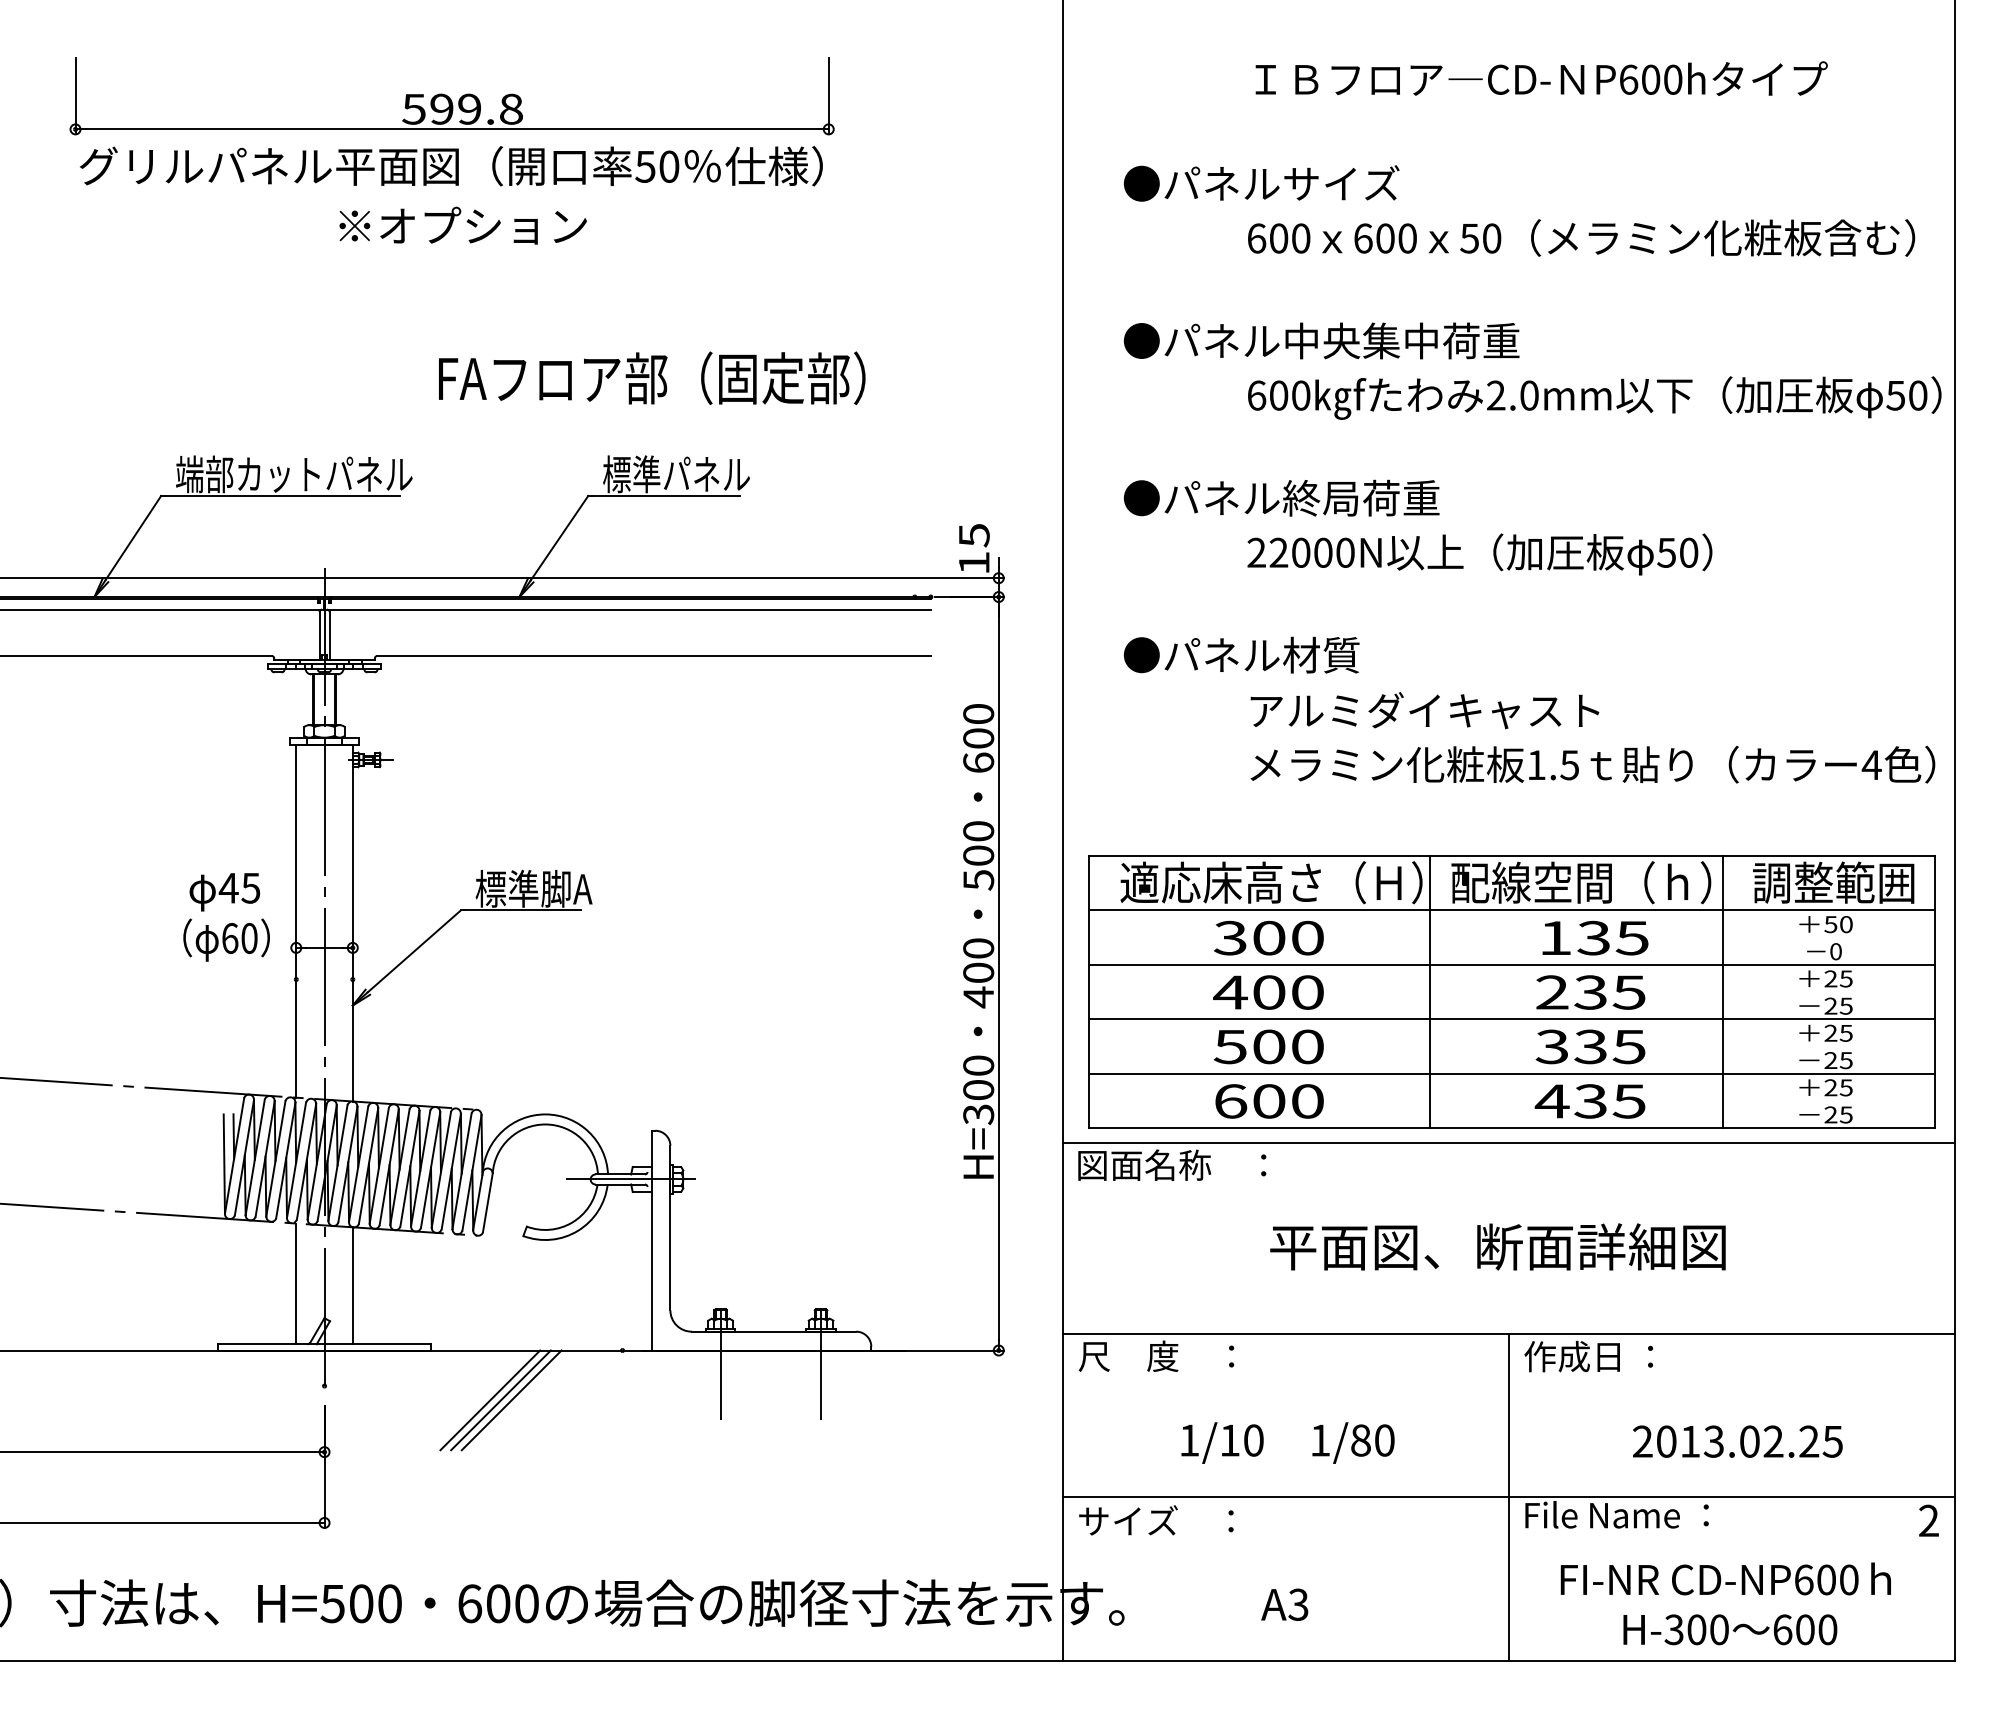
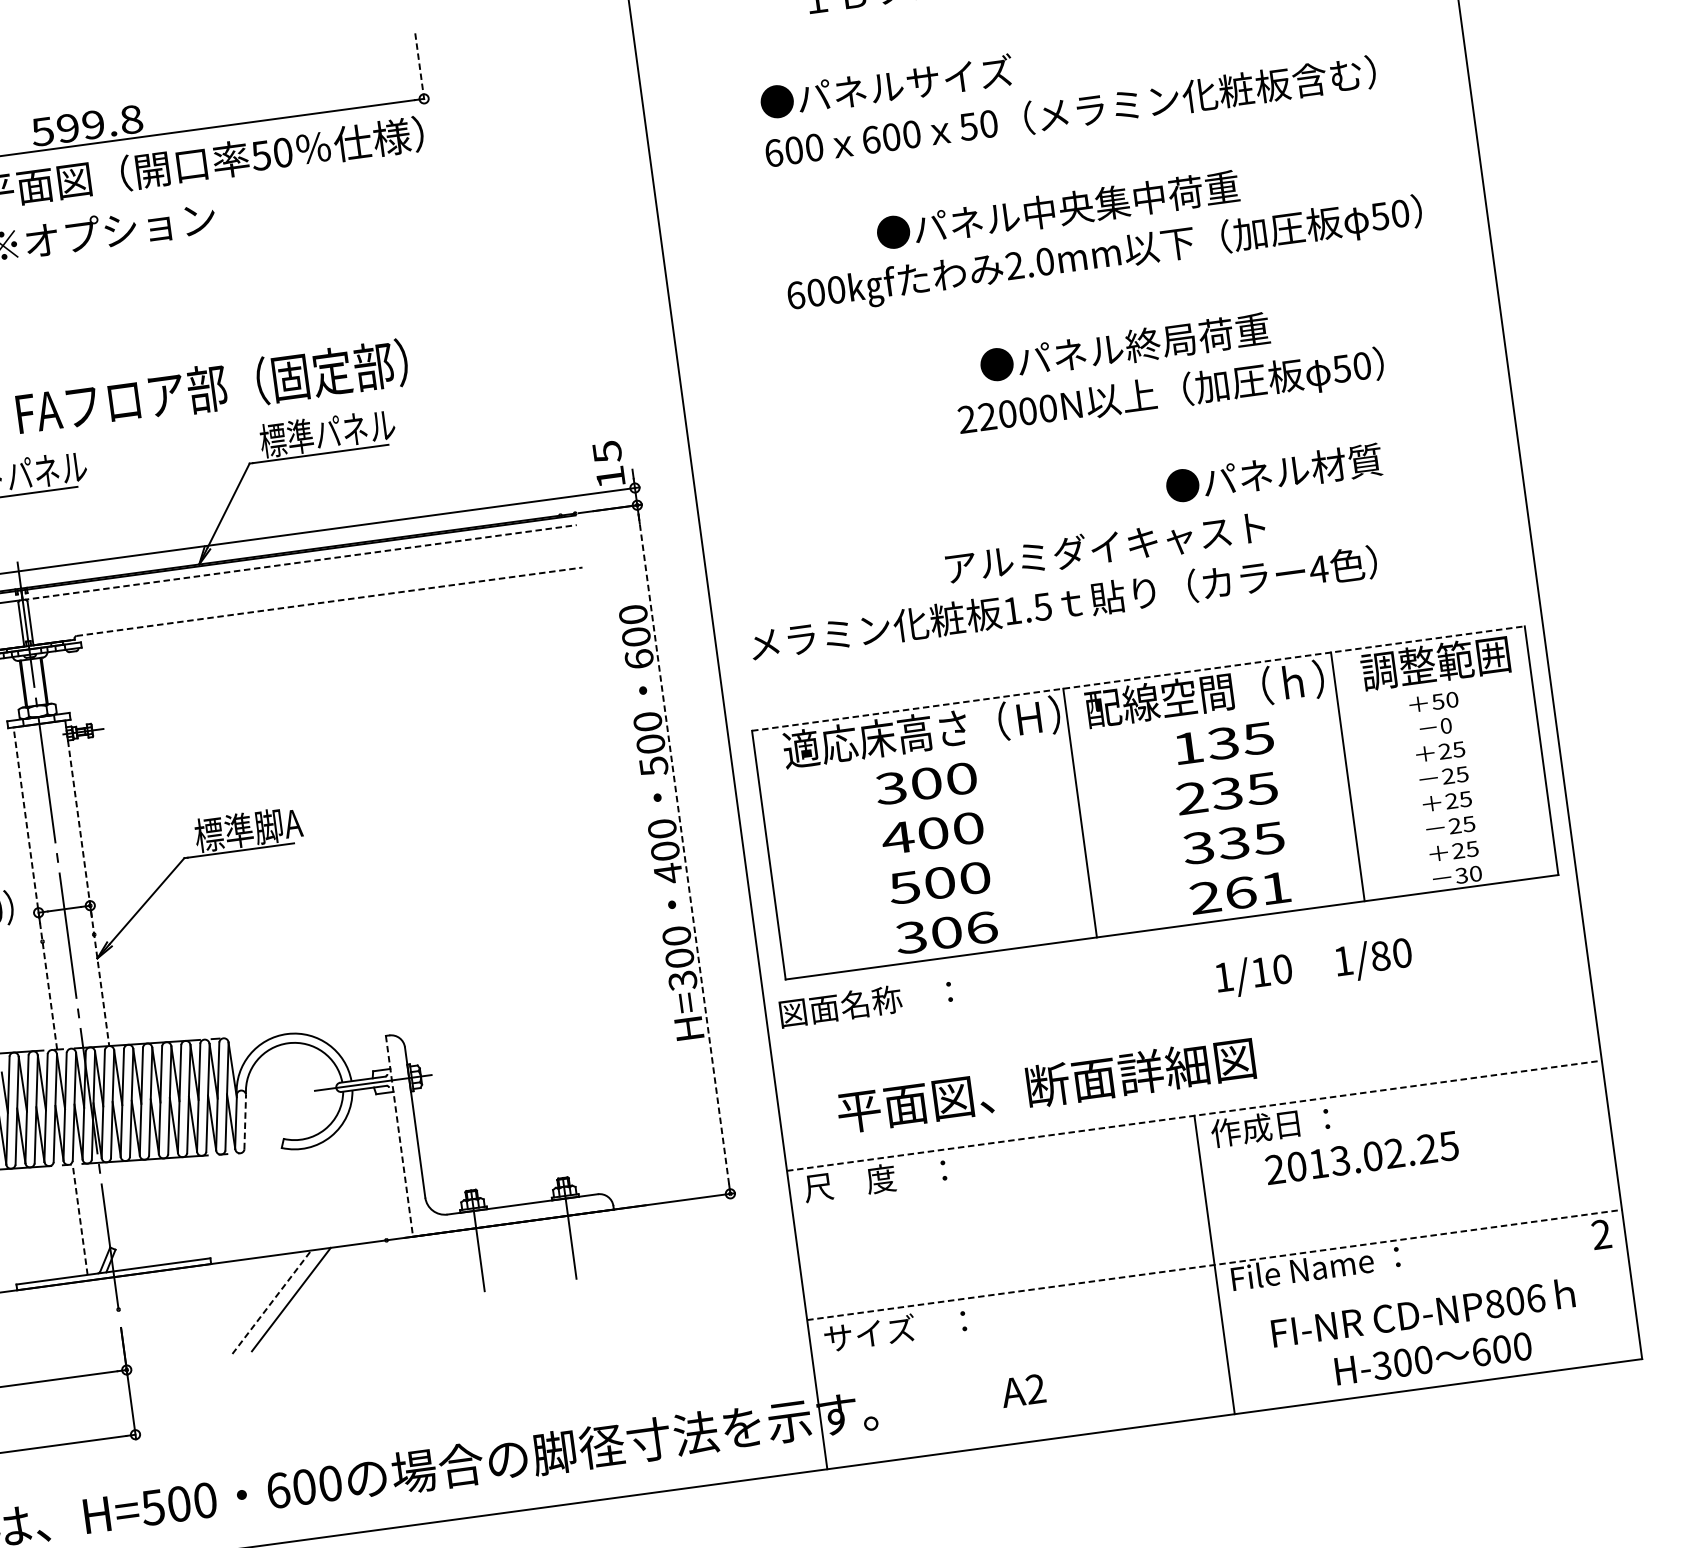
line: (828, 96) -> (419, 68), solid -> dashed
text: (1261, 183) -> (886, 86), moved
text: (1581, 237) -> (1070, 112), moved
text: (1321, 340) -> (1057, 209), moved
text: (652, 378) -> (212, 388), moved
text: (1594, 397) -> (1104, 255), moved
text: (1281, 497) -> (1124, 346), moved
text: (1479, 554) -> (1170, 393), moved
line: (628, 609) -> (300, 562), solid -> dashed
text: (1241, 654) -> (1273, 472), moved
line: (654, 656) -> (330, 602), solid -> dashed
text: (1424, 710) -> (1105, 547), moved
text: (1592, 764) -> (1063, 603), moved
line: (1512, 856) -> (1138, 678), solid -> dashed
line: (1511, 910) -> (1144, 728), removed
line: (296, 920) -> (35, 887), solid -> dashed
line: (352, 923) -> (87, 883), solid -> dashed
line: (1511, 965) -> (1151, 778), removed
line: (998, 973) -> (683, 849), solid -> dashed
line: (1511, 1019) -> (1158, 827), removed
line: (1511, 1073) -> (1164, 877), removed
text: (1269, 1101) -> (947, 932), 600 -> 306
text: (1589, 1101) -> (1239, 893), 435 -> 261
text: (1838, 1114) -> (1468, 874), 25 -> 30
line: (1508, 1142) -> (1170, 940), removed
line: (487, 1202) -> (244, 1121), solid -> dashed
line: (651, 1240) -> (399, 1136), solid -> dashed
text: (1497, 1246) -> (1045, 1085), moved
line: (296, 1283) -> (80, 1219), solid -> dashed
line: (352, 1285) -> (131, 1214), removed
line: (1508, 1334) -> (1194, 1116), solid -> dashed
line: (490, 1400) -> (272, 1302), solid -> dashed
line: (500, 1400) -> (281, 1301), removed
text: (1737, 1441) -> (1361, 1157), moved
text: (1287, 1442) -> (1313, 966), moved
line: (1508, 1497) -> (1214, 1265), solid -> dashed
text: (1826, 1579) -> (1515, 1300), CD-NP600 -> CD-NP806
text: (1298, 1604) -> (1035, 1388), A3 -> A2

